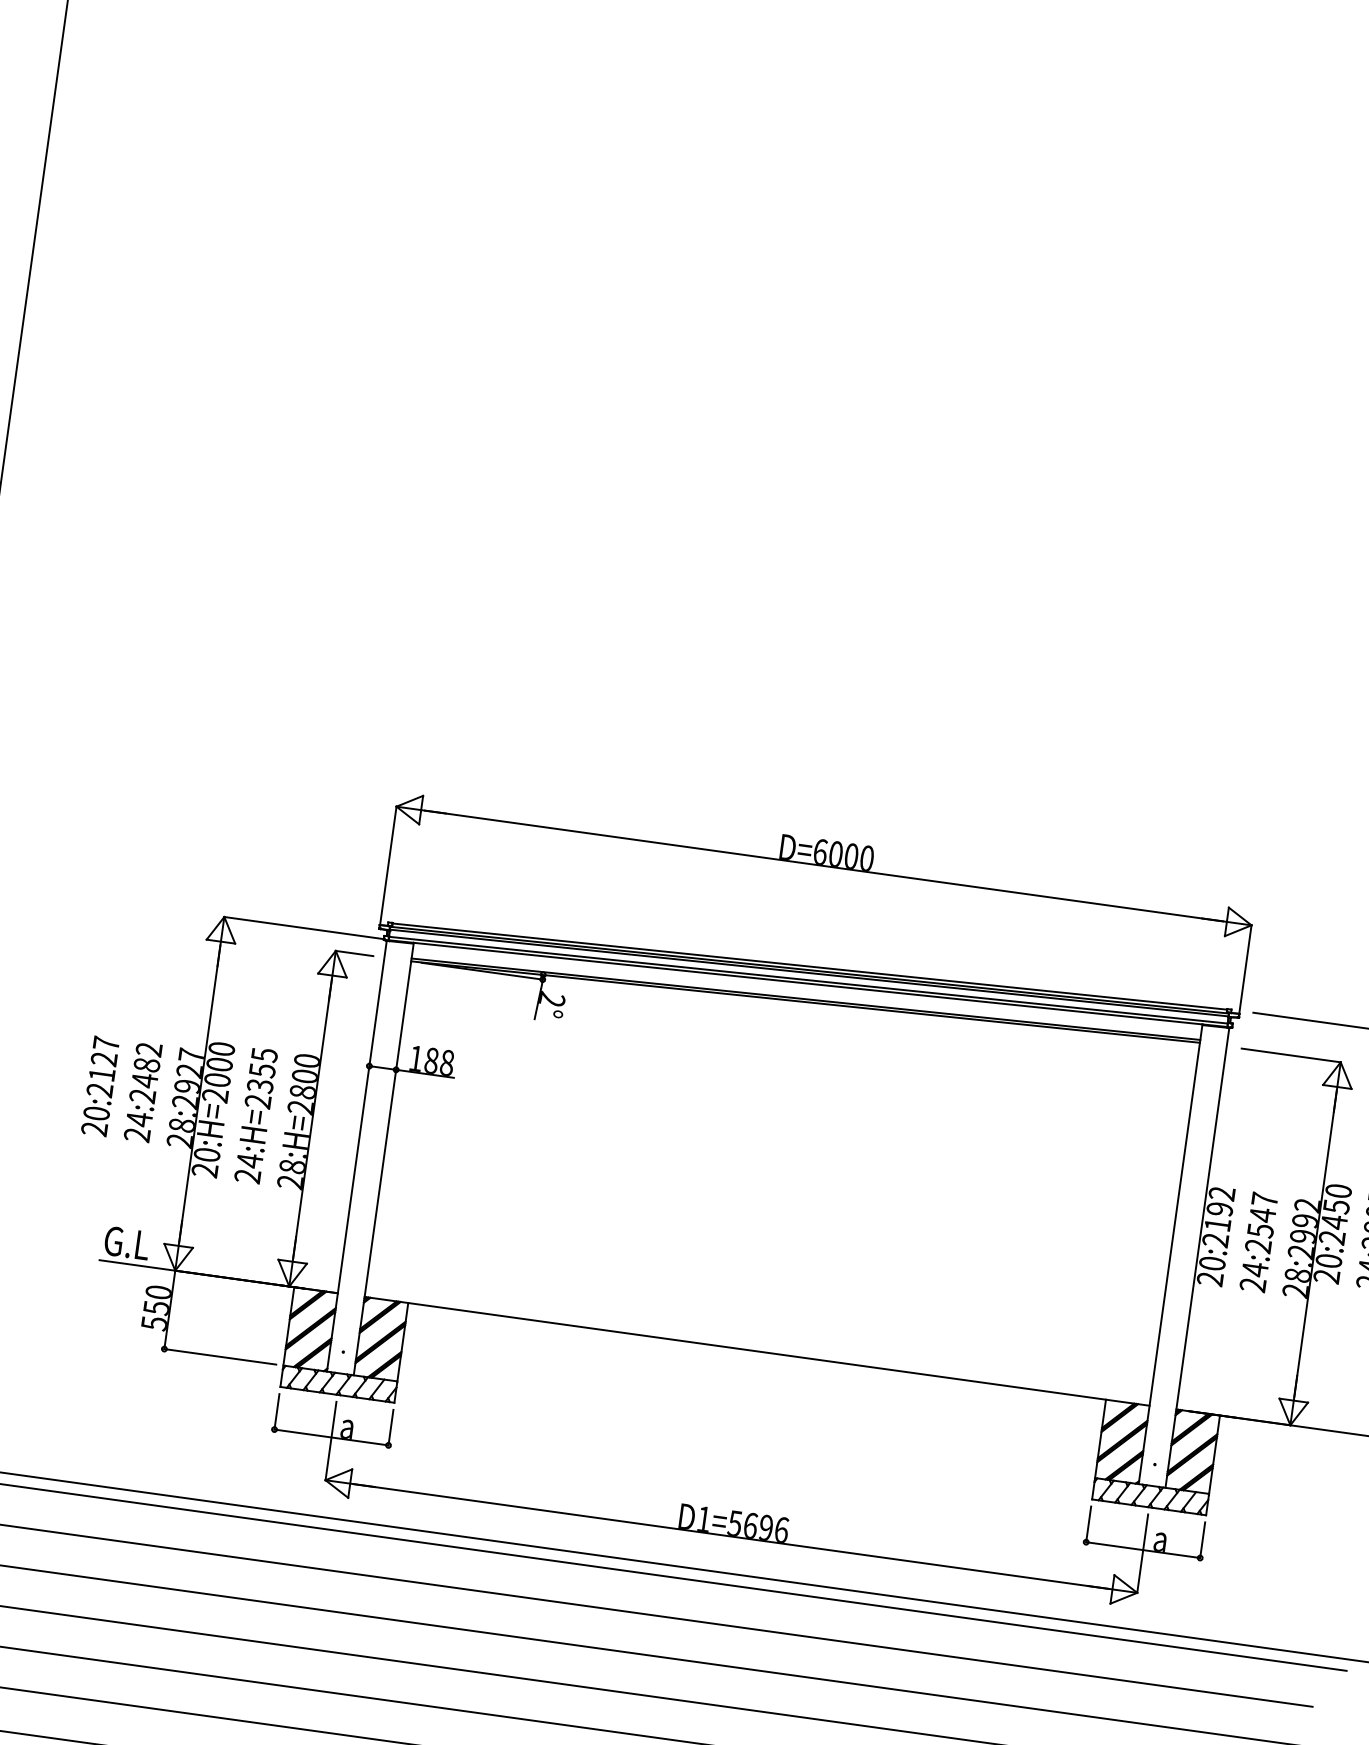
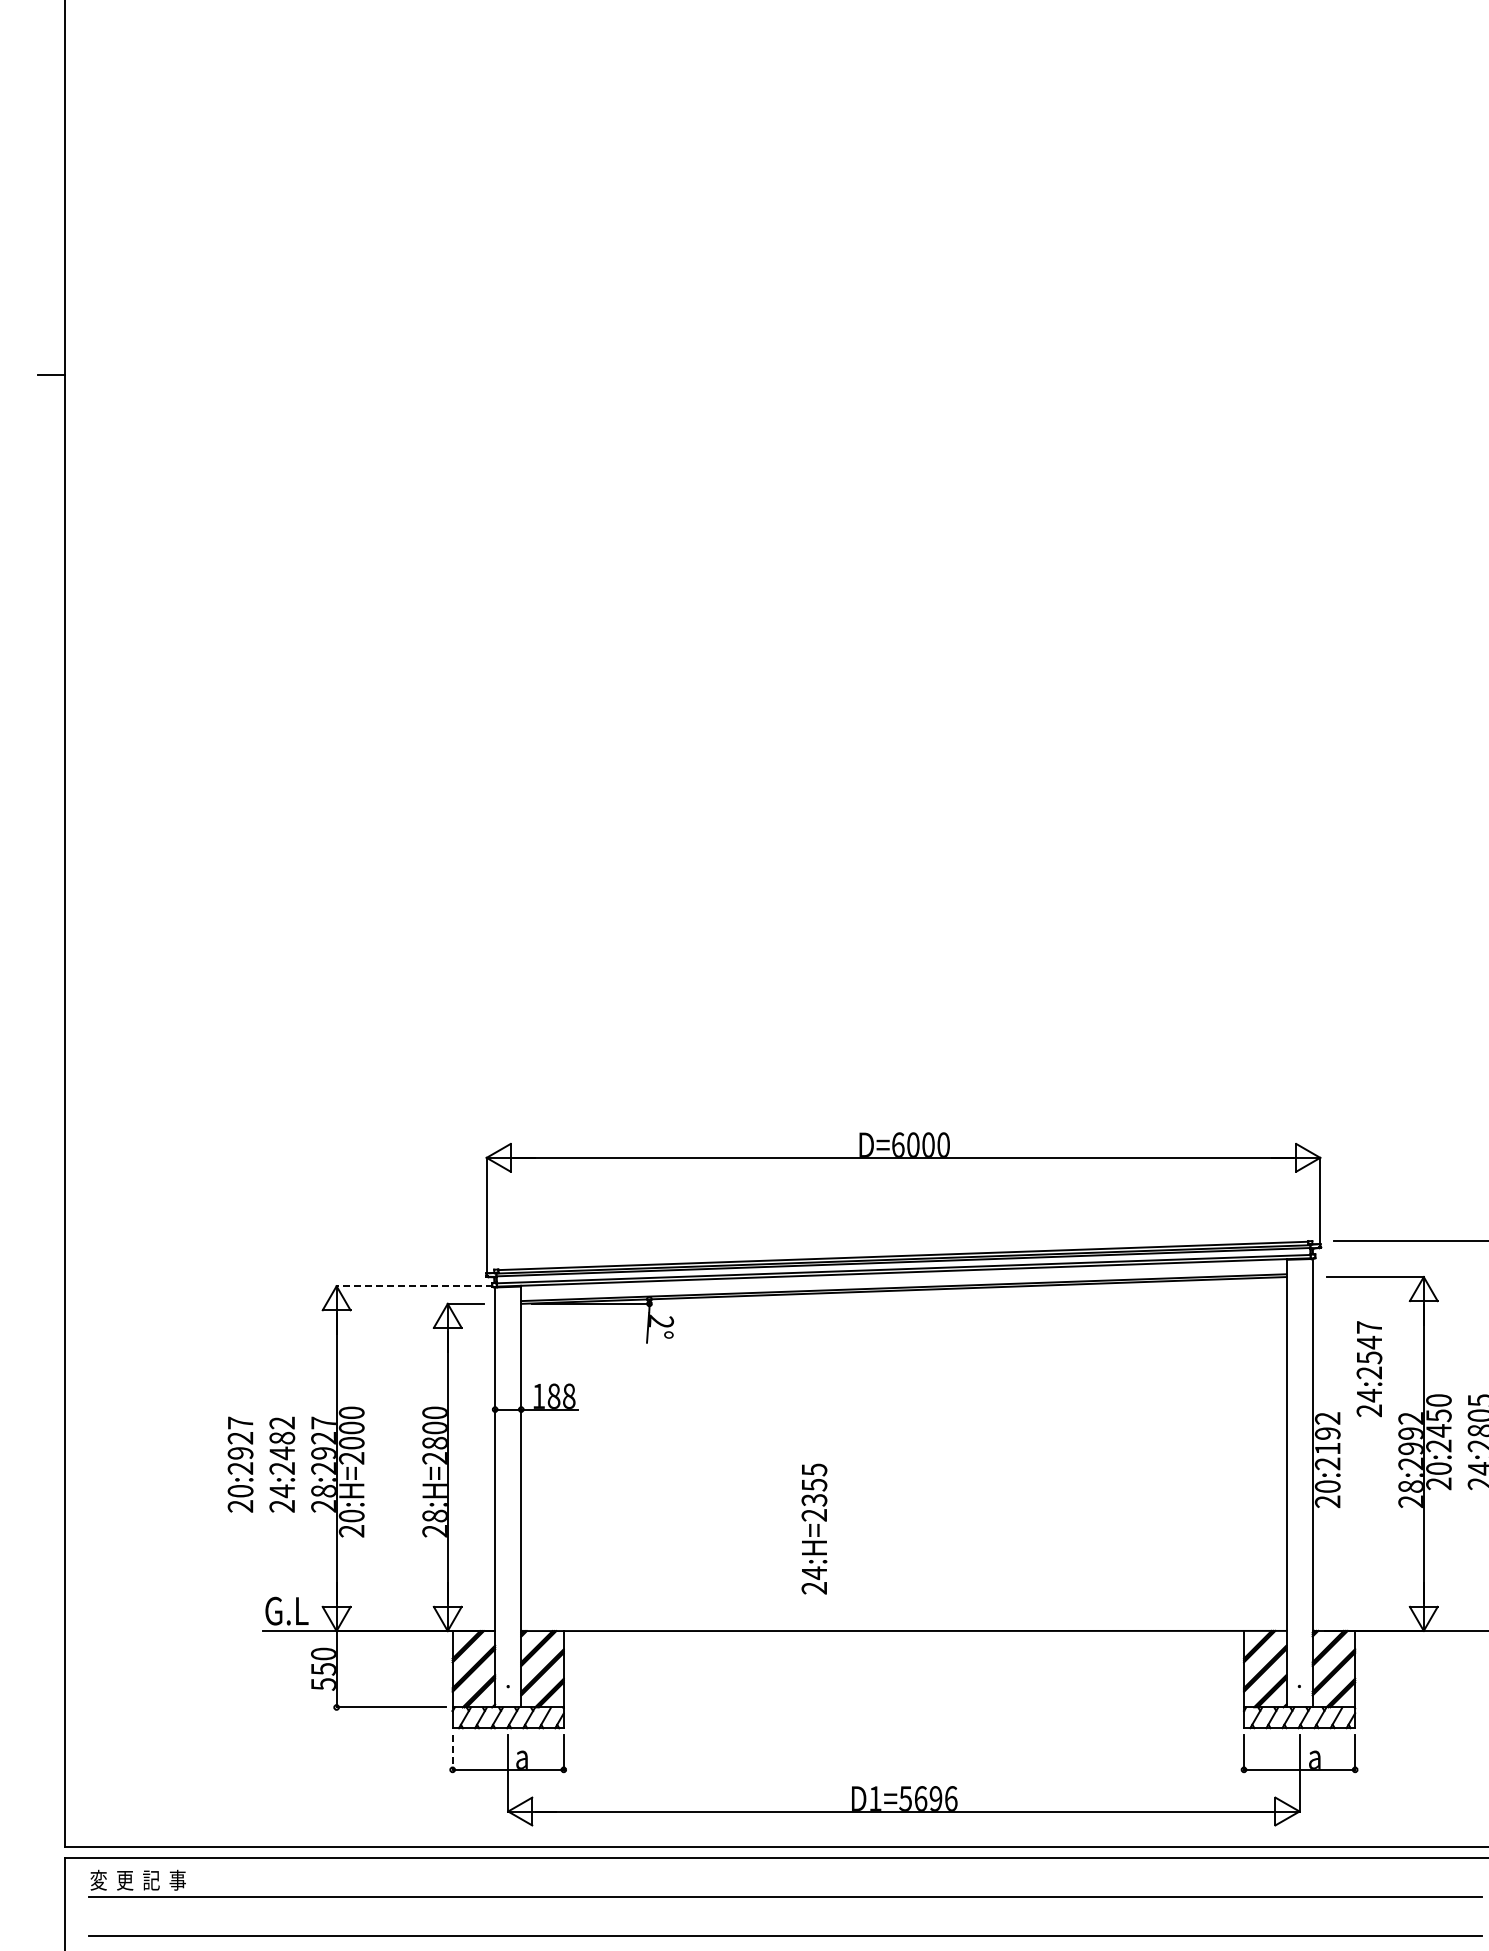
line: (304, 928) -> (414, 1286), solid -> dashed
text: (101, 1074) -> (240, 1453), 20:2127 -> 20:2927
text: (256, 1115) -> (814, 1528), moved
text: (1258, 1242) -> (1369, 1369), moved
line: (276, 1412) -> (452, 1753), solid -> dashed

